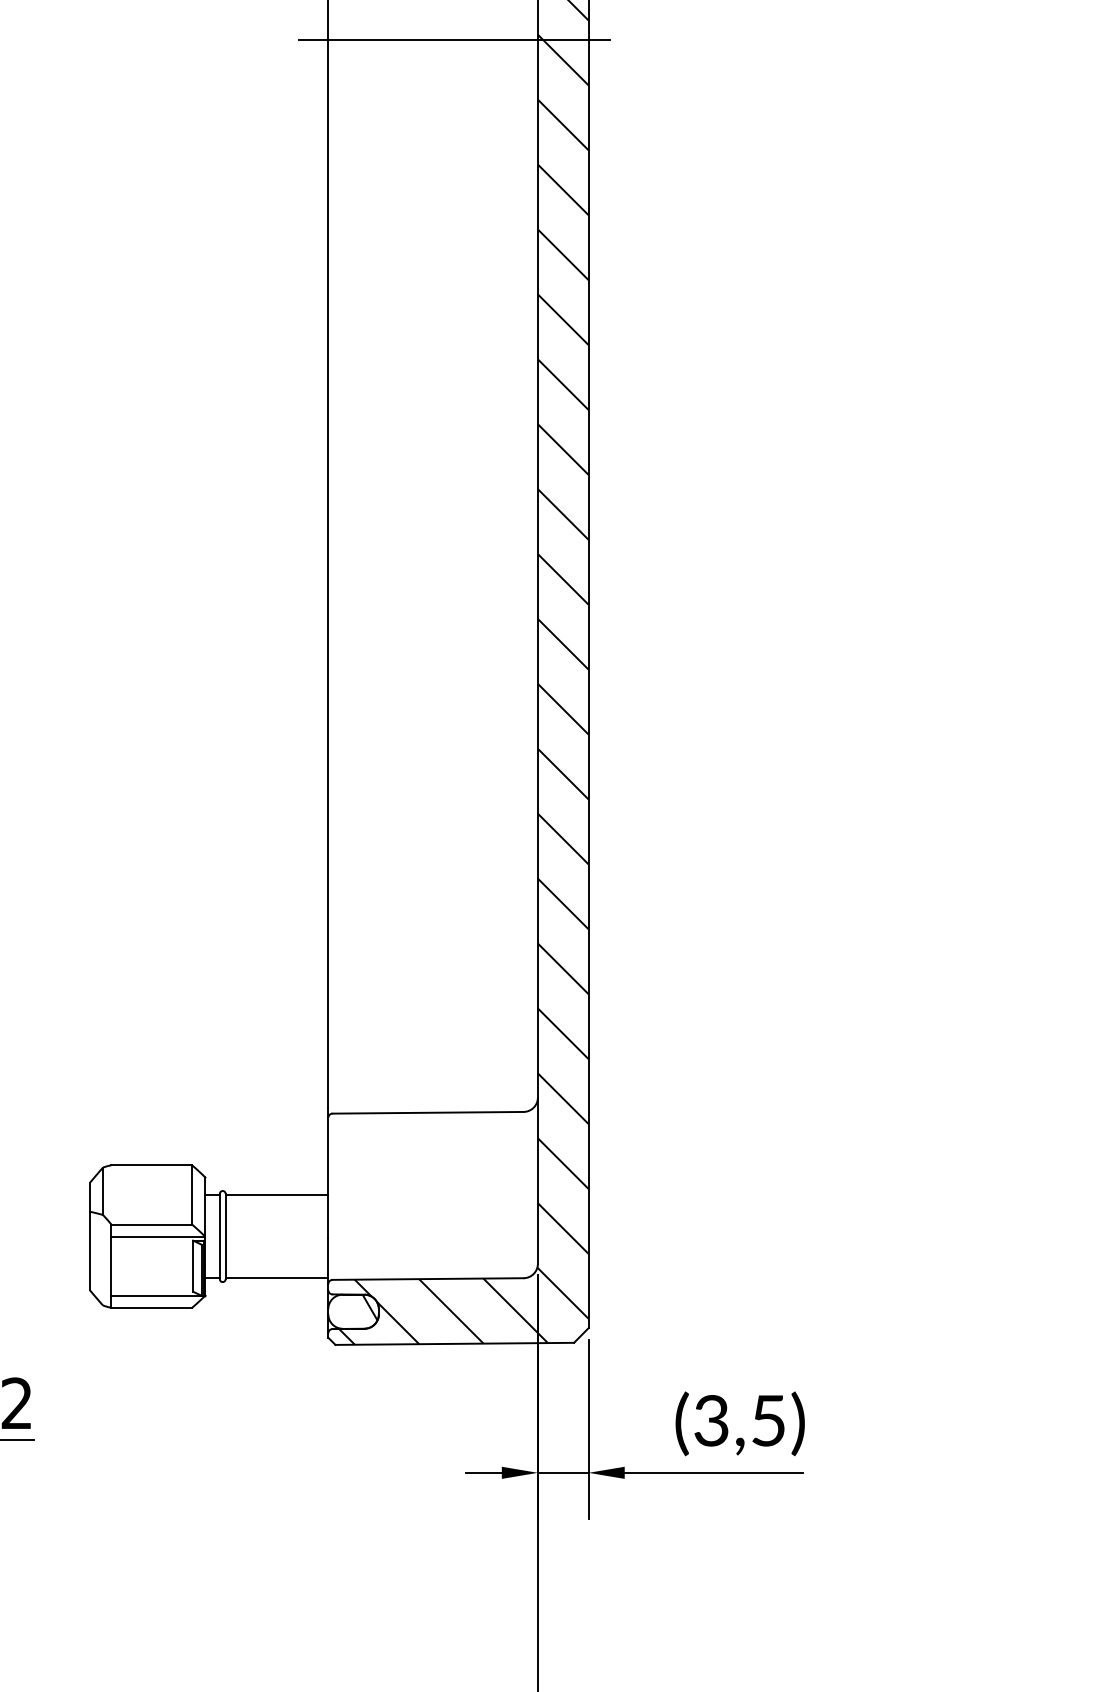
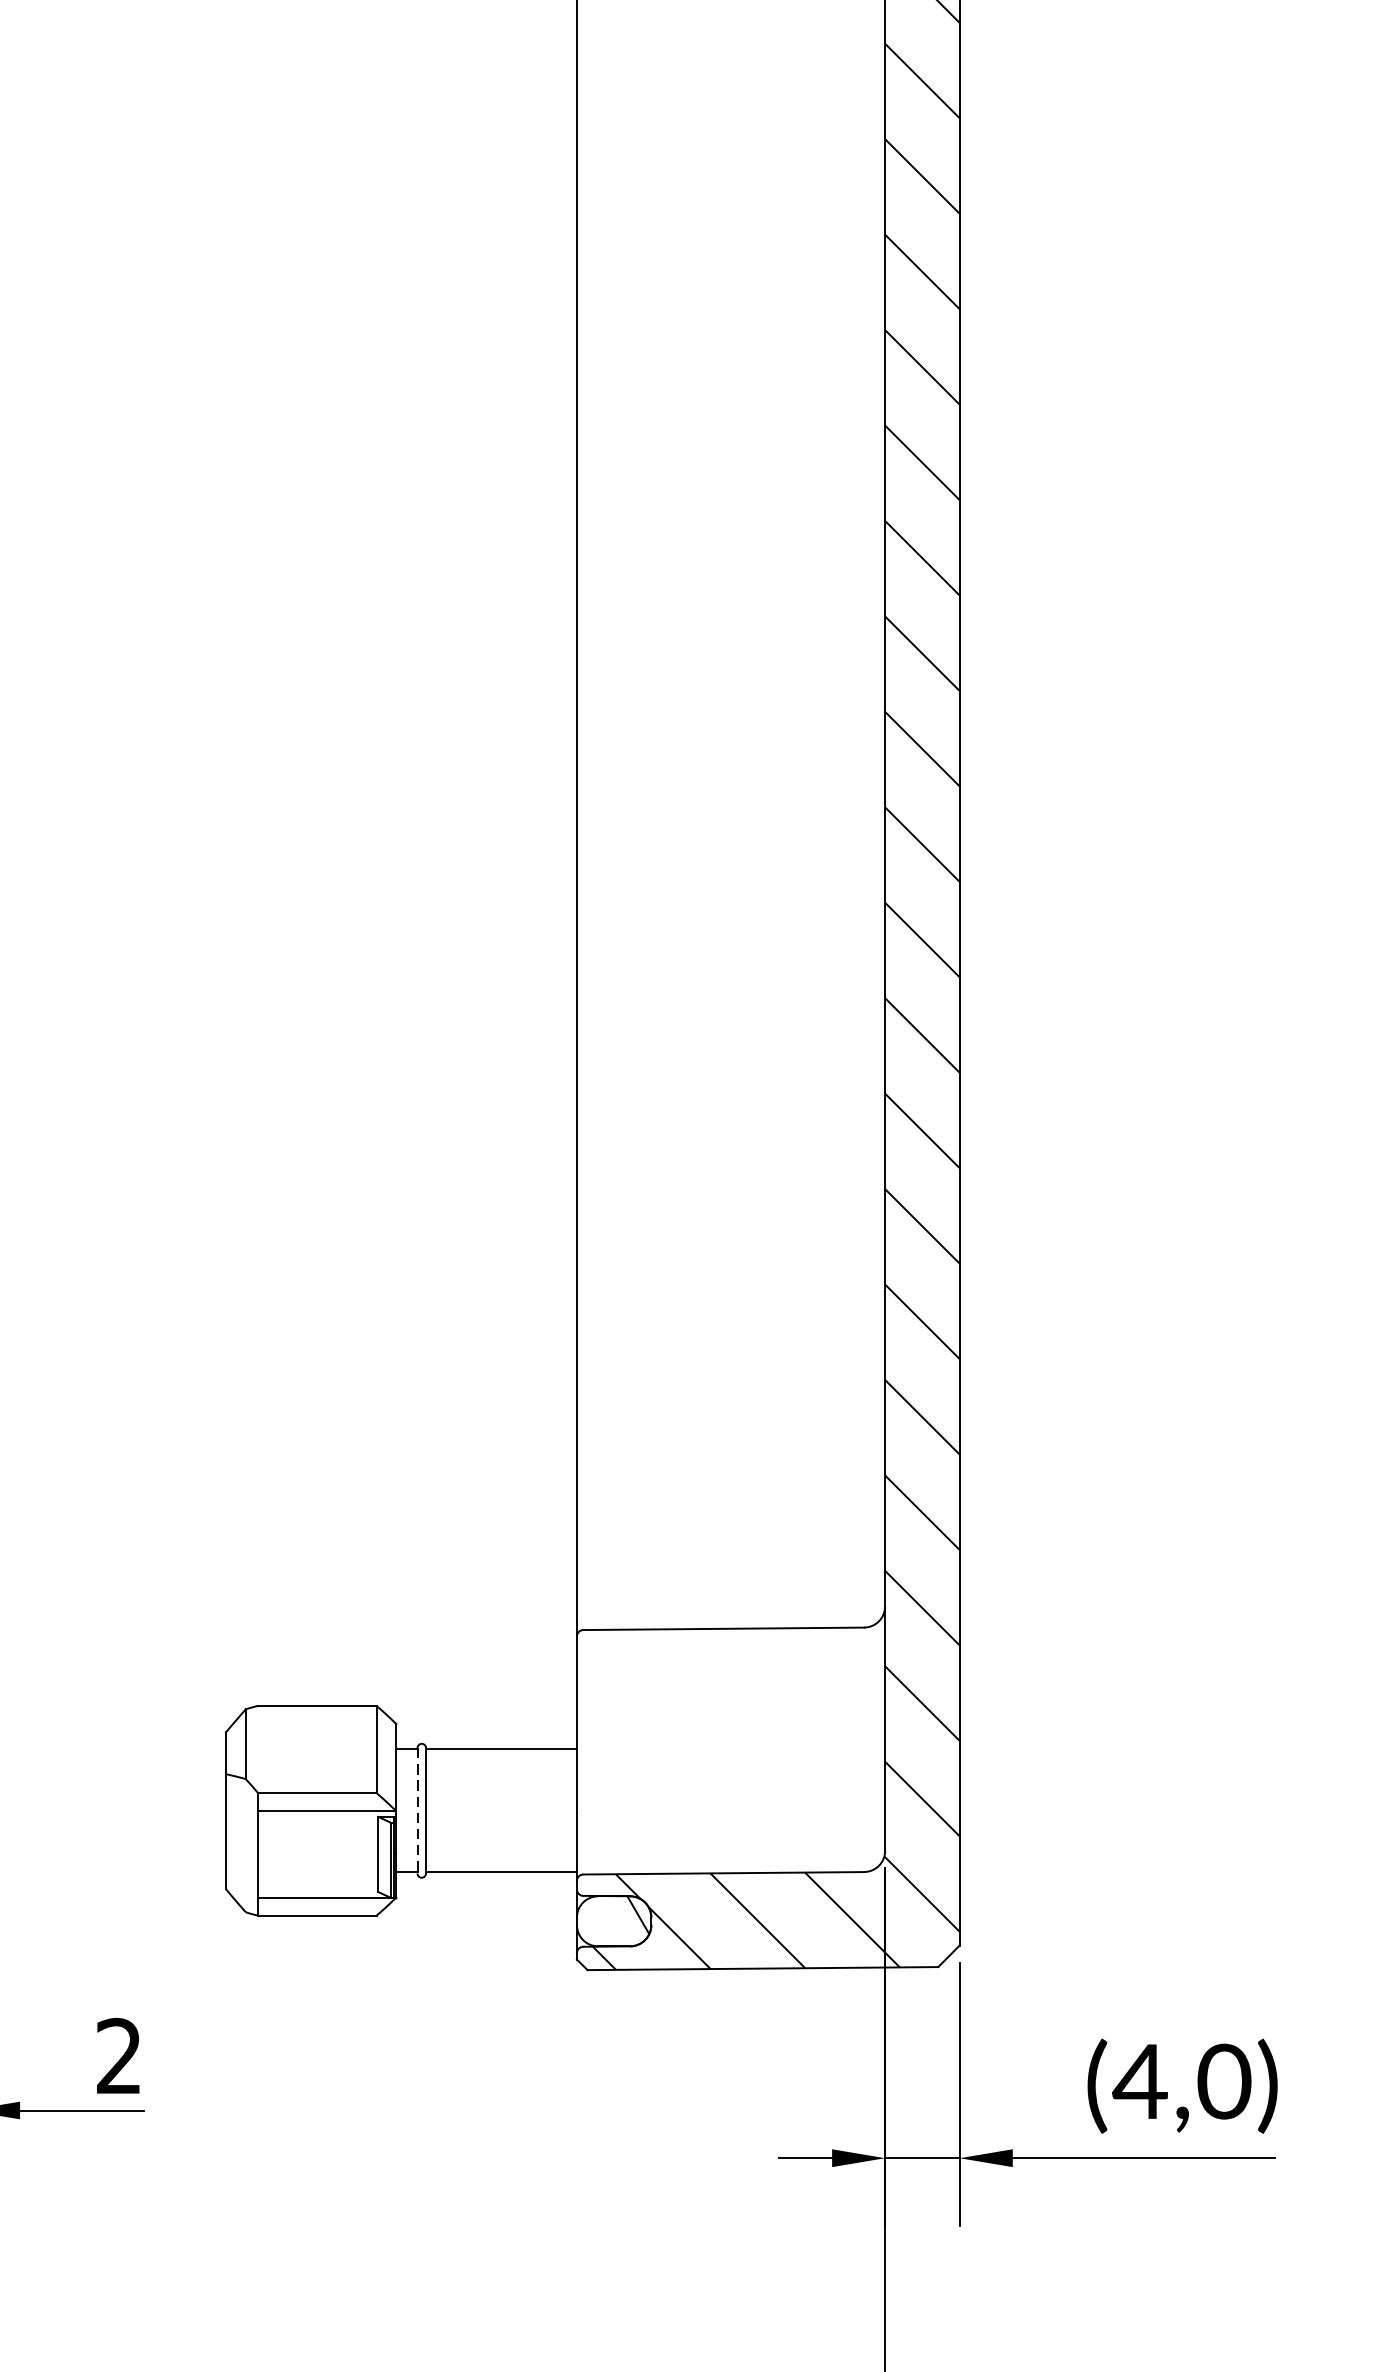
line: (454, 40) -> (762, 52), removed
line: (219, 1236) -> (416, 1810), solid -> dashed
text: (739, 1420) -> (1181, 2081), (3,5) -> (4,0)

